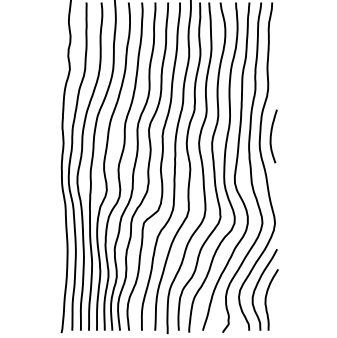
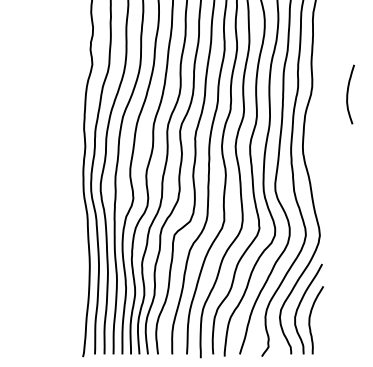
curve: (271, 136) -> (348, 94), moved

